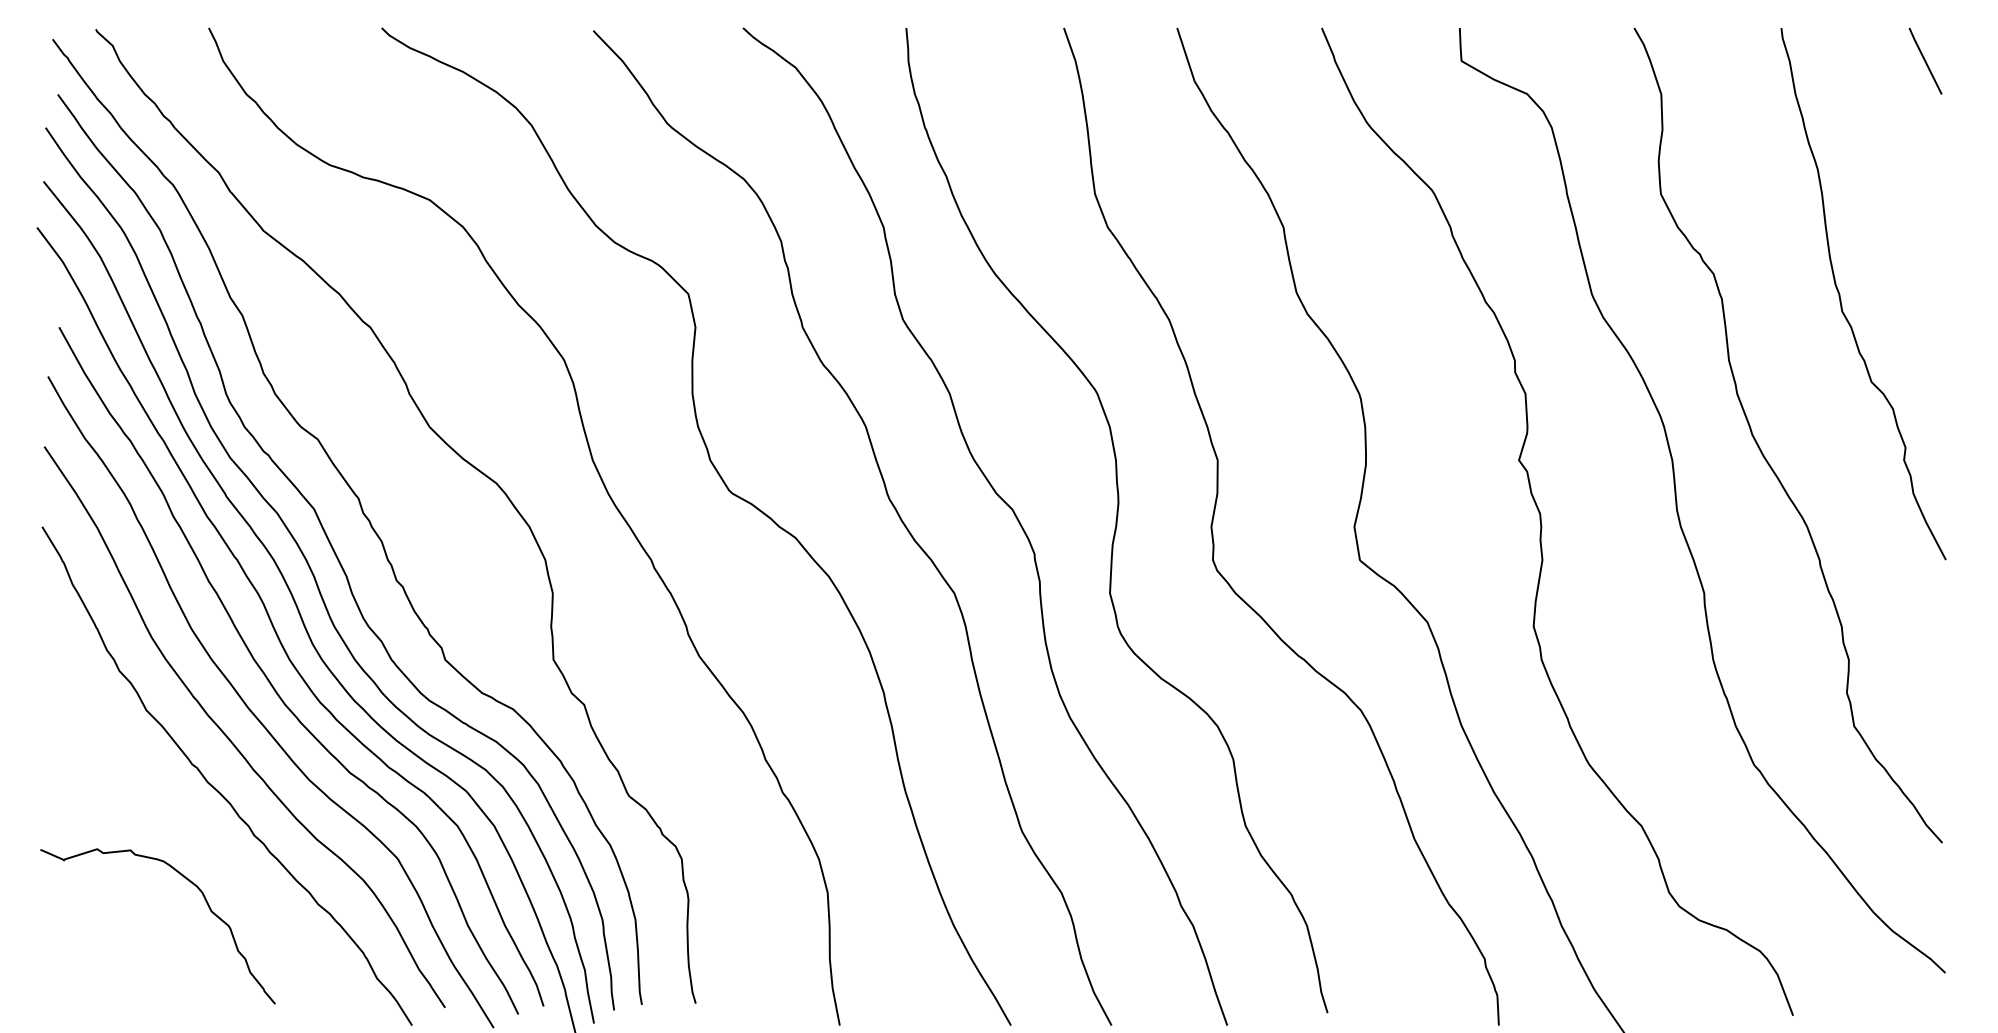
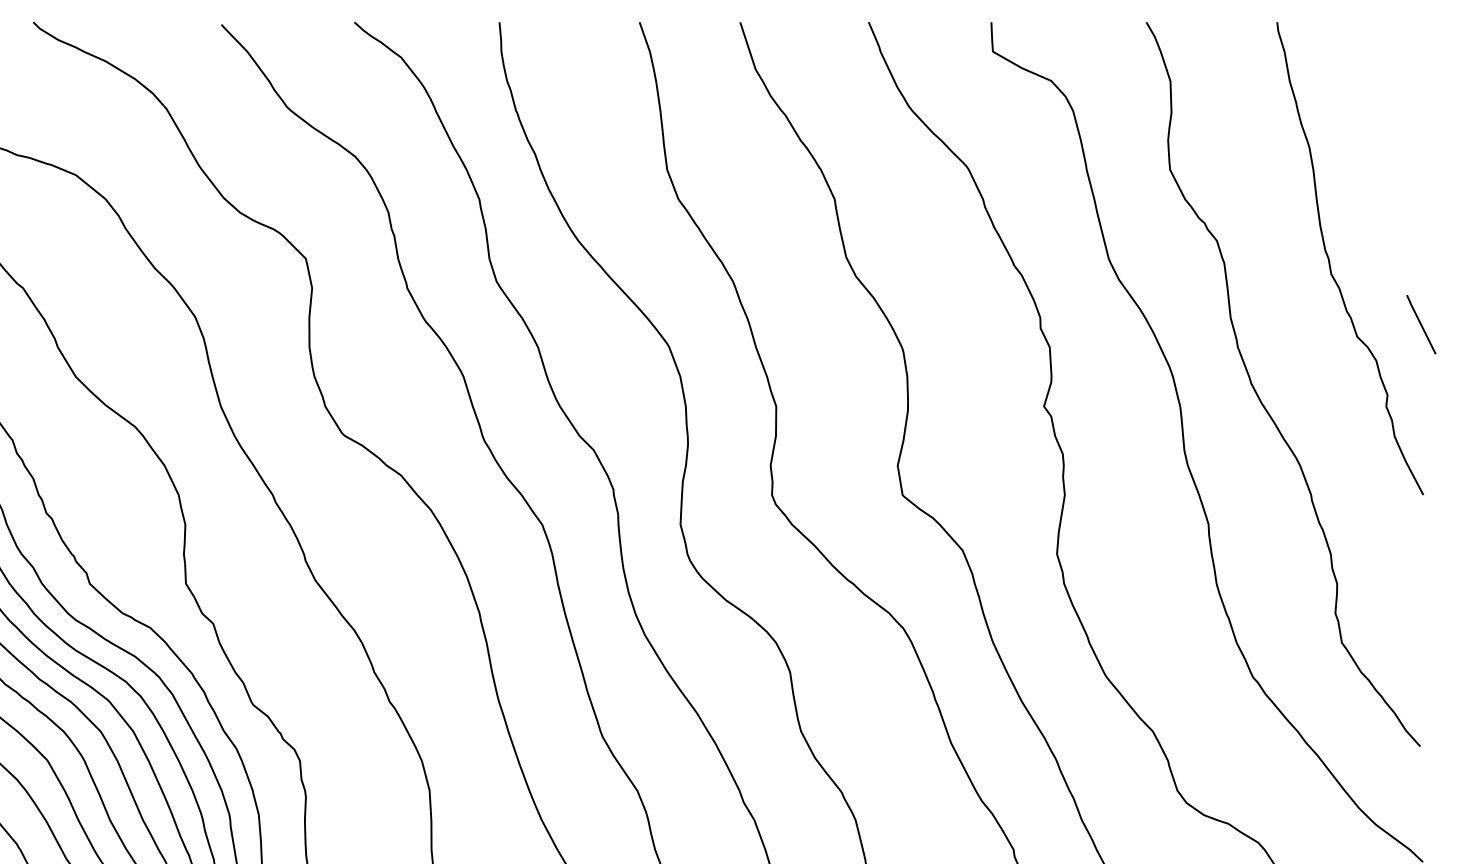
line: (1925, 60) -> (1421, 323), moved

